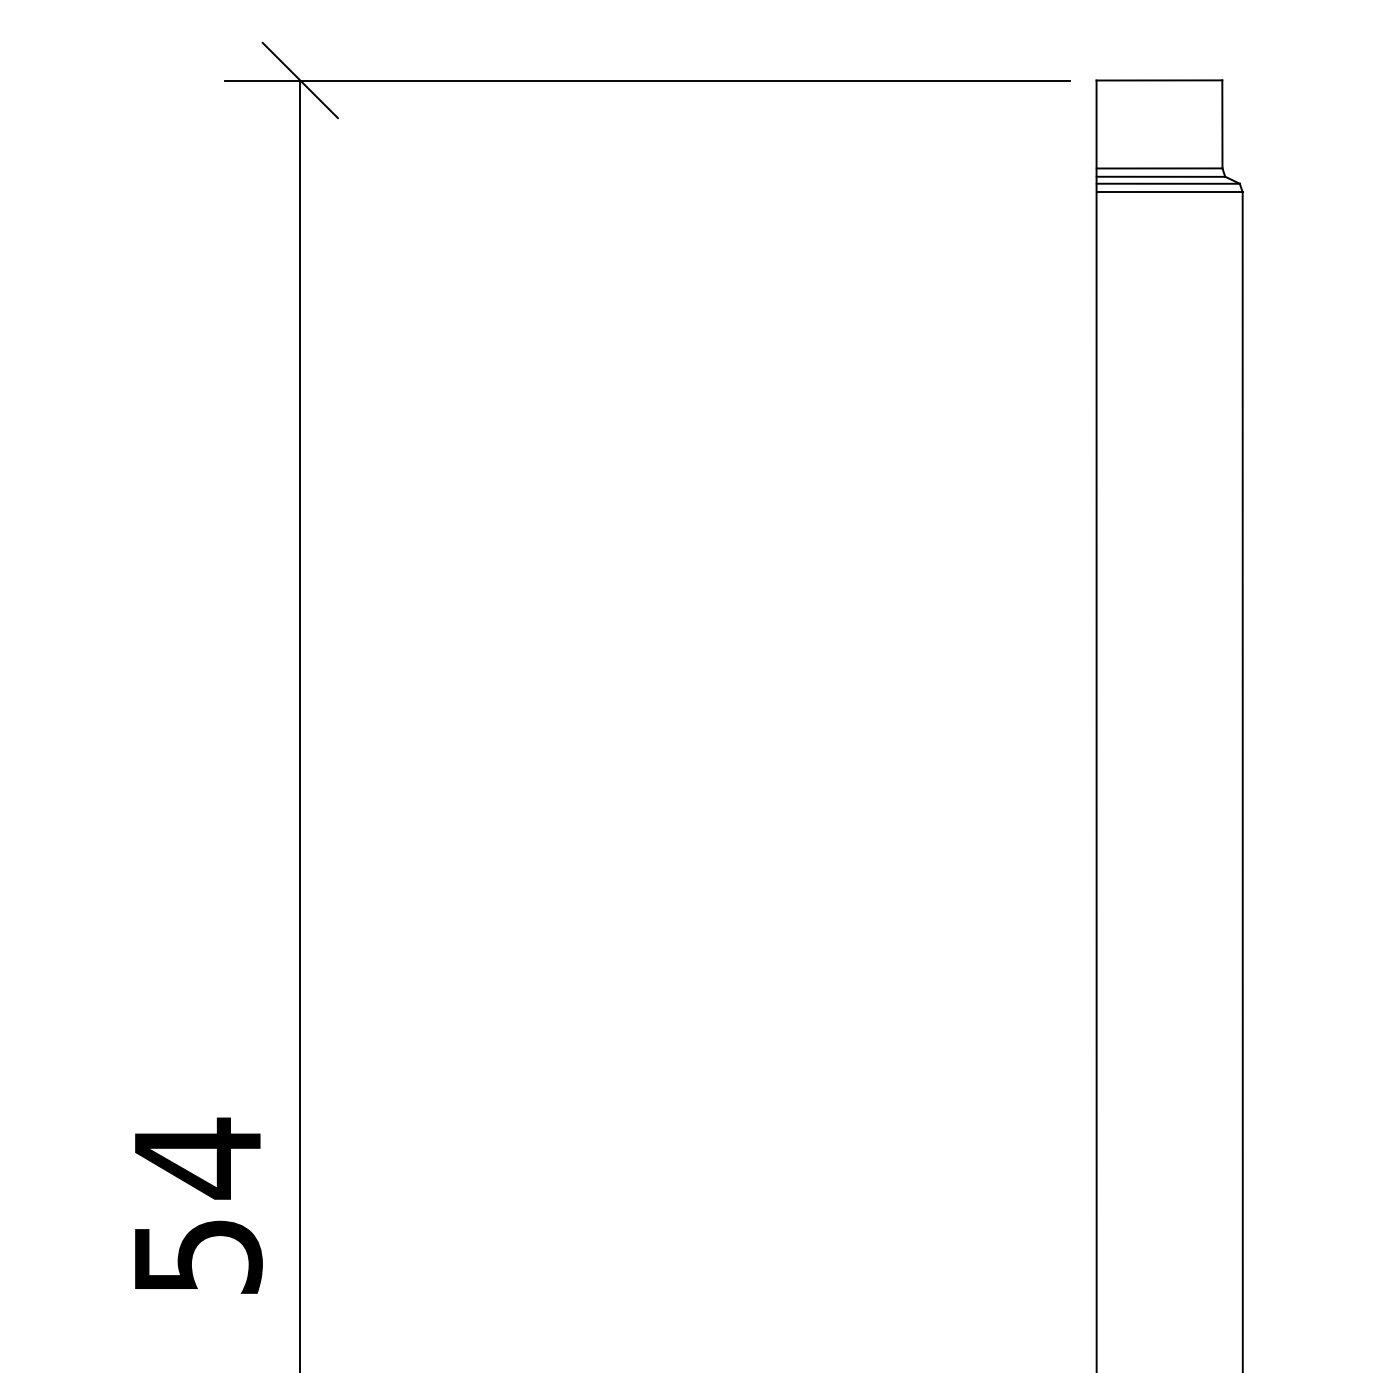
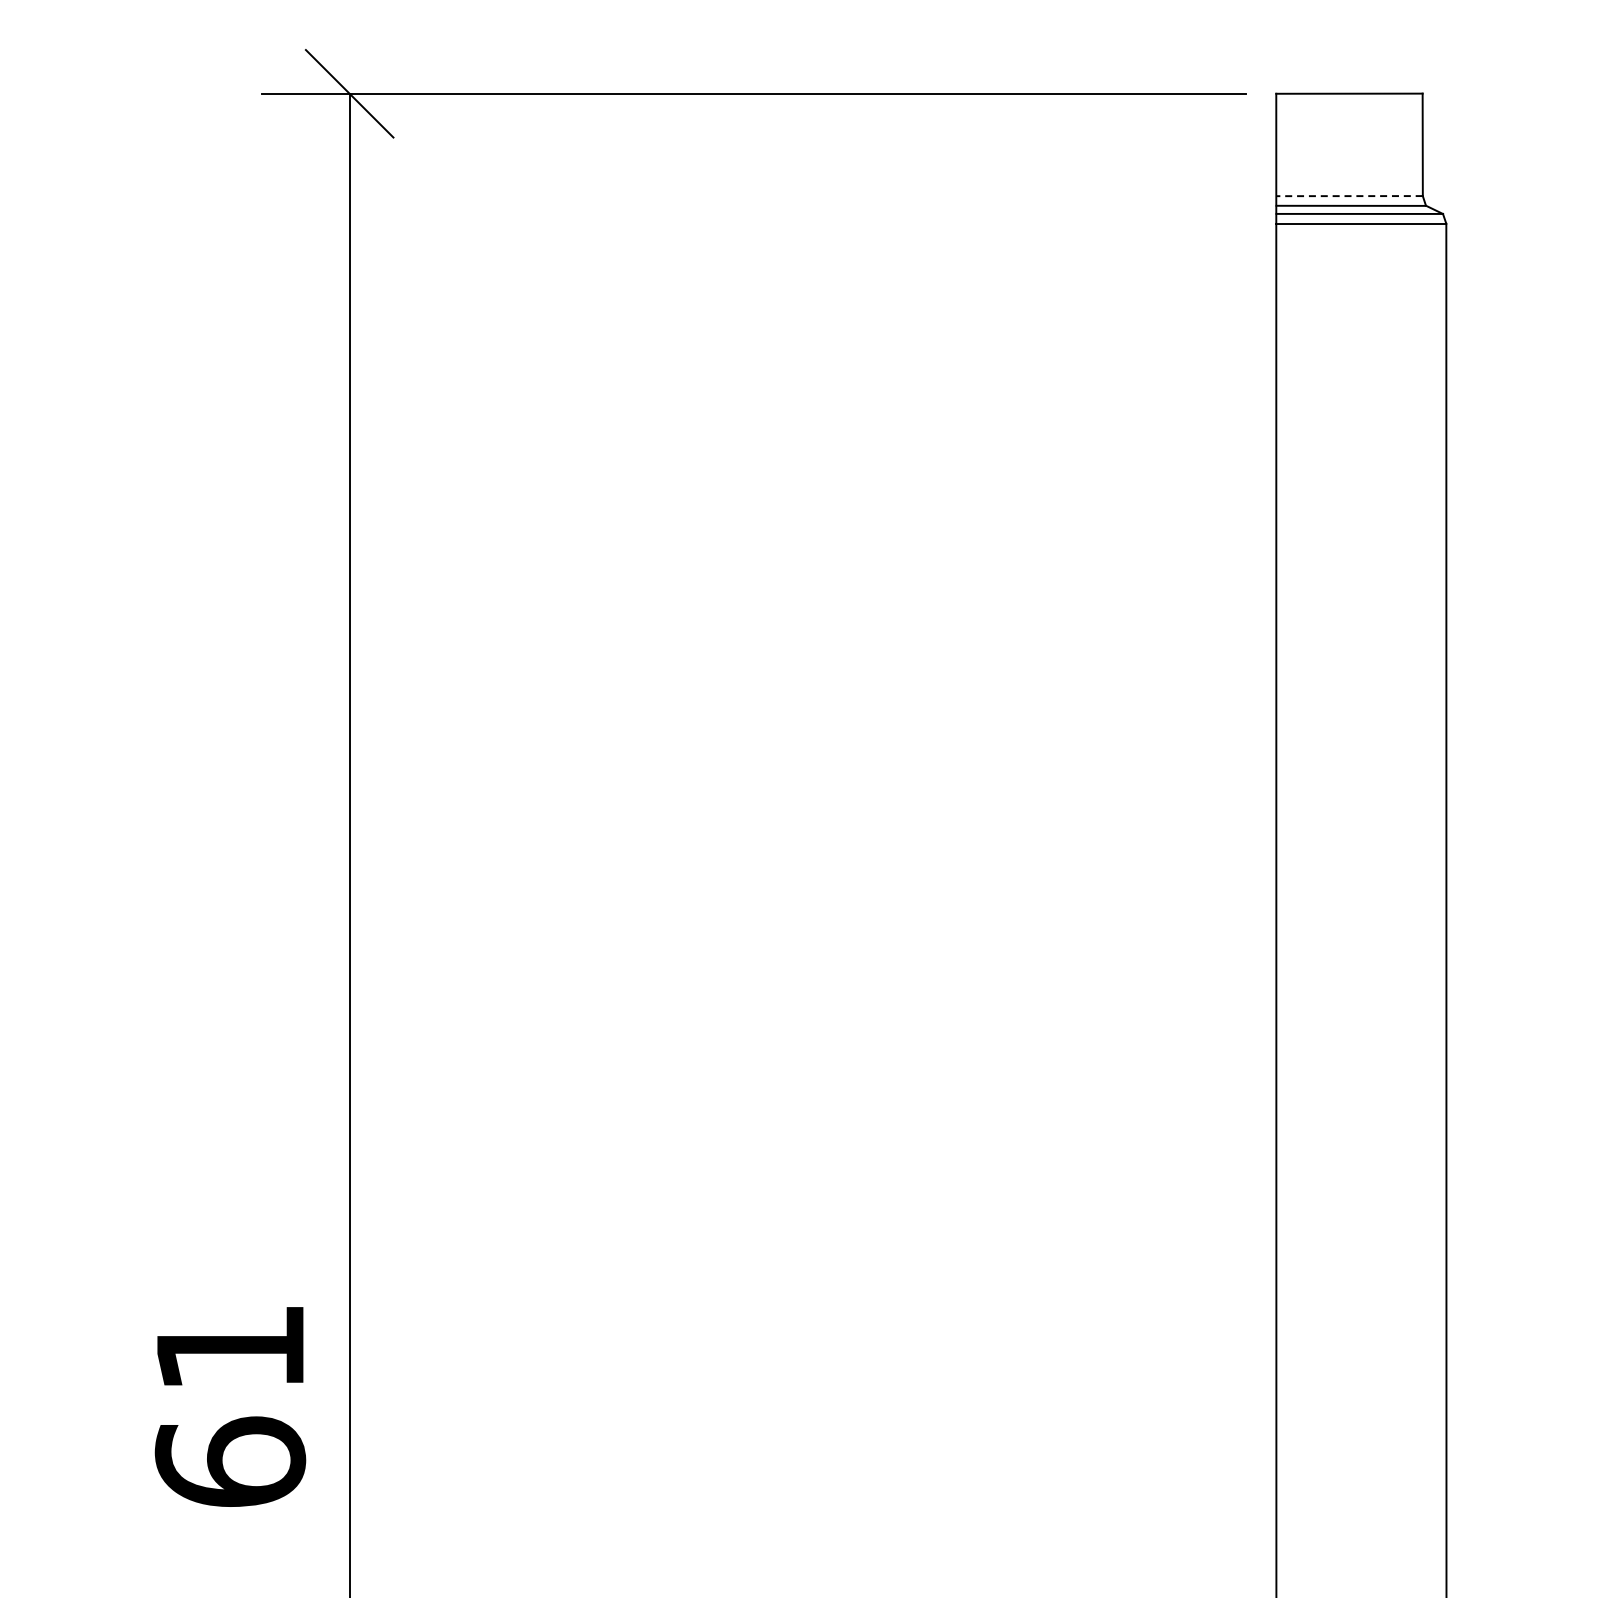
line: (1159, 168) -> (1349, 196), solid -> dashed
text: (197, 1205) -> (230, 1403), 54 -> 61

